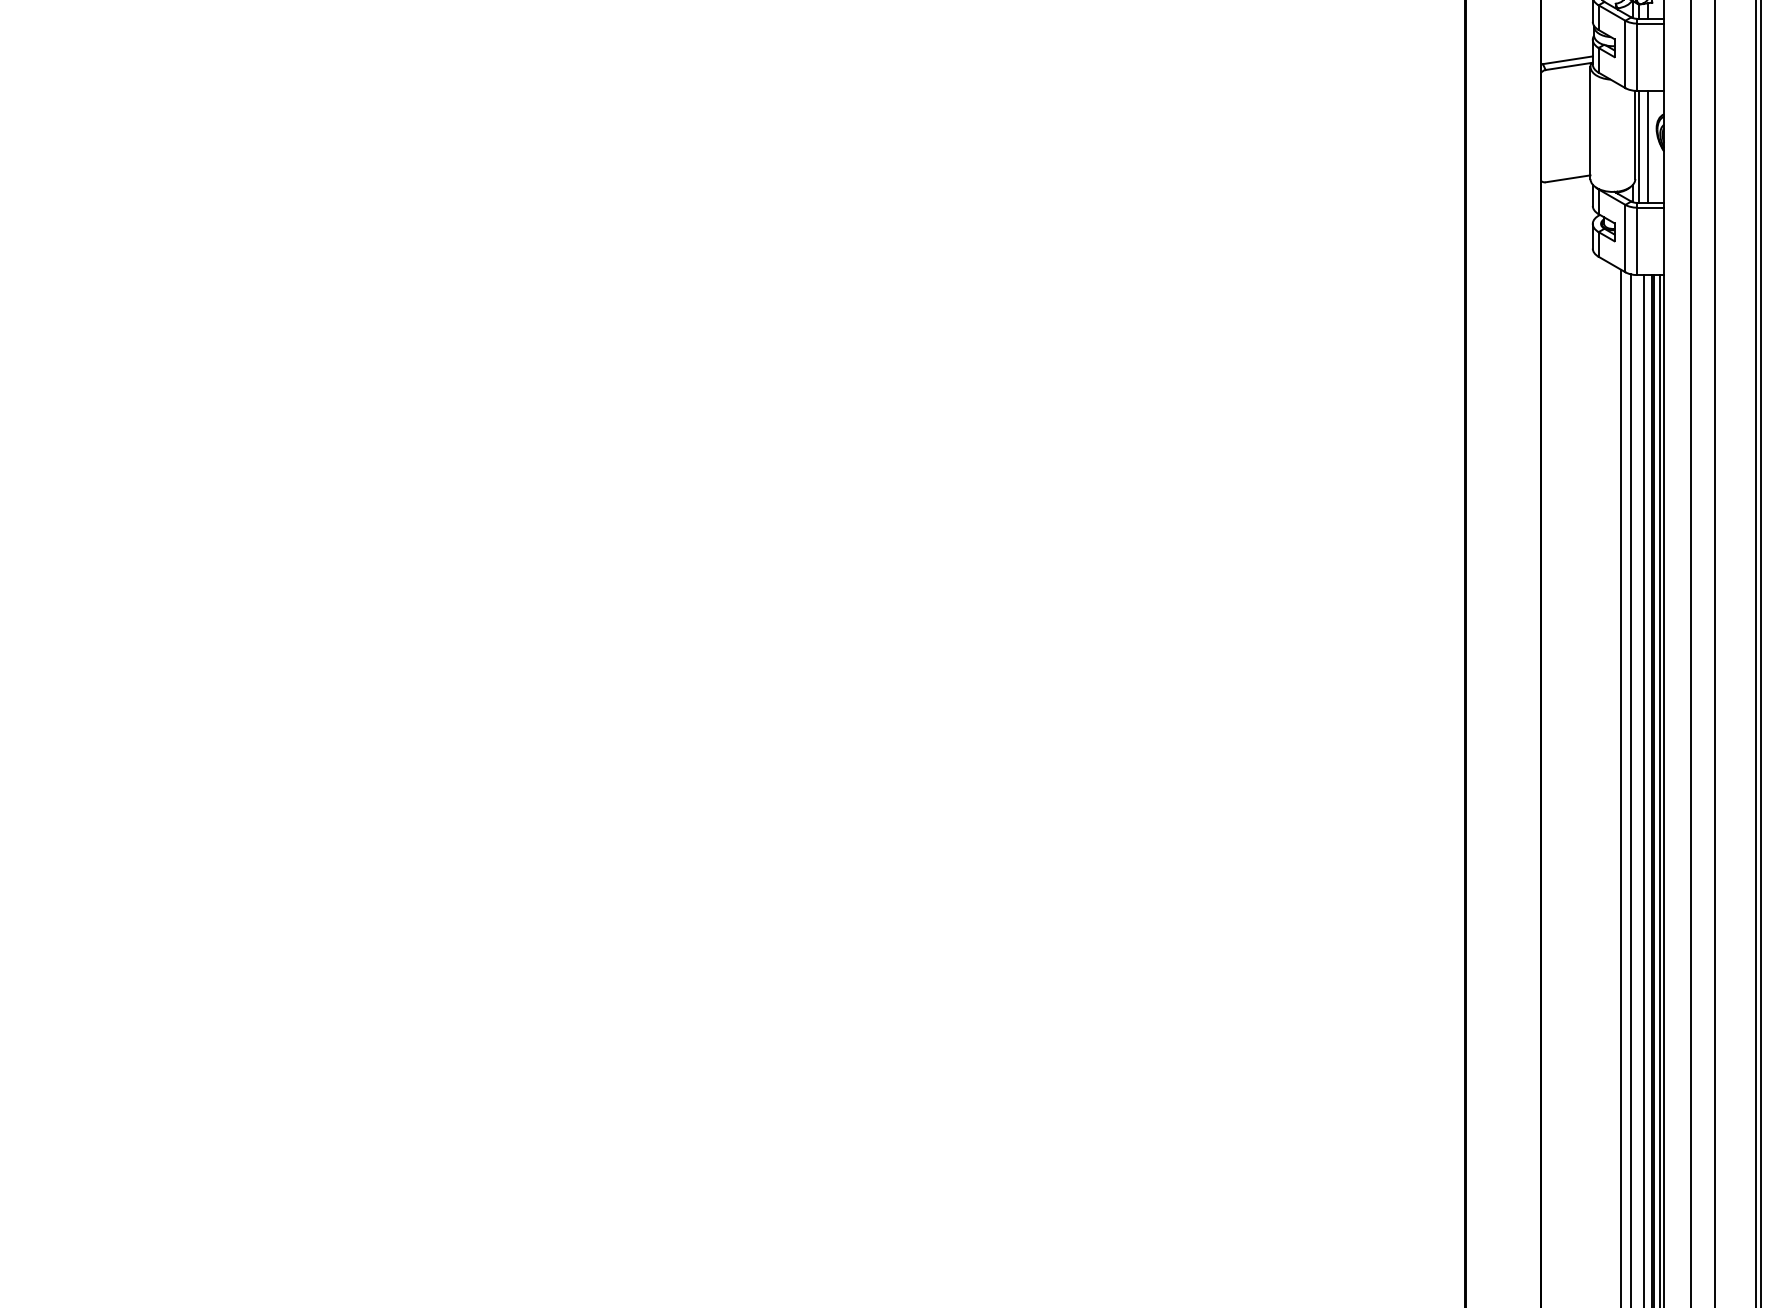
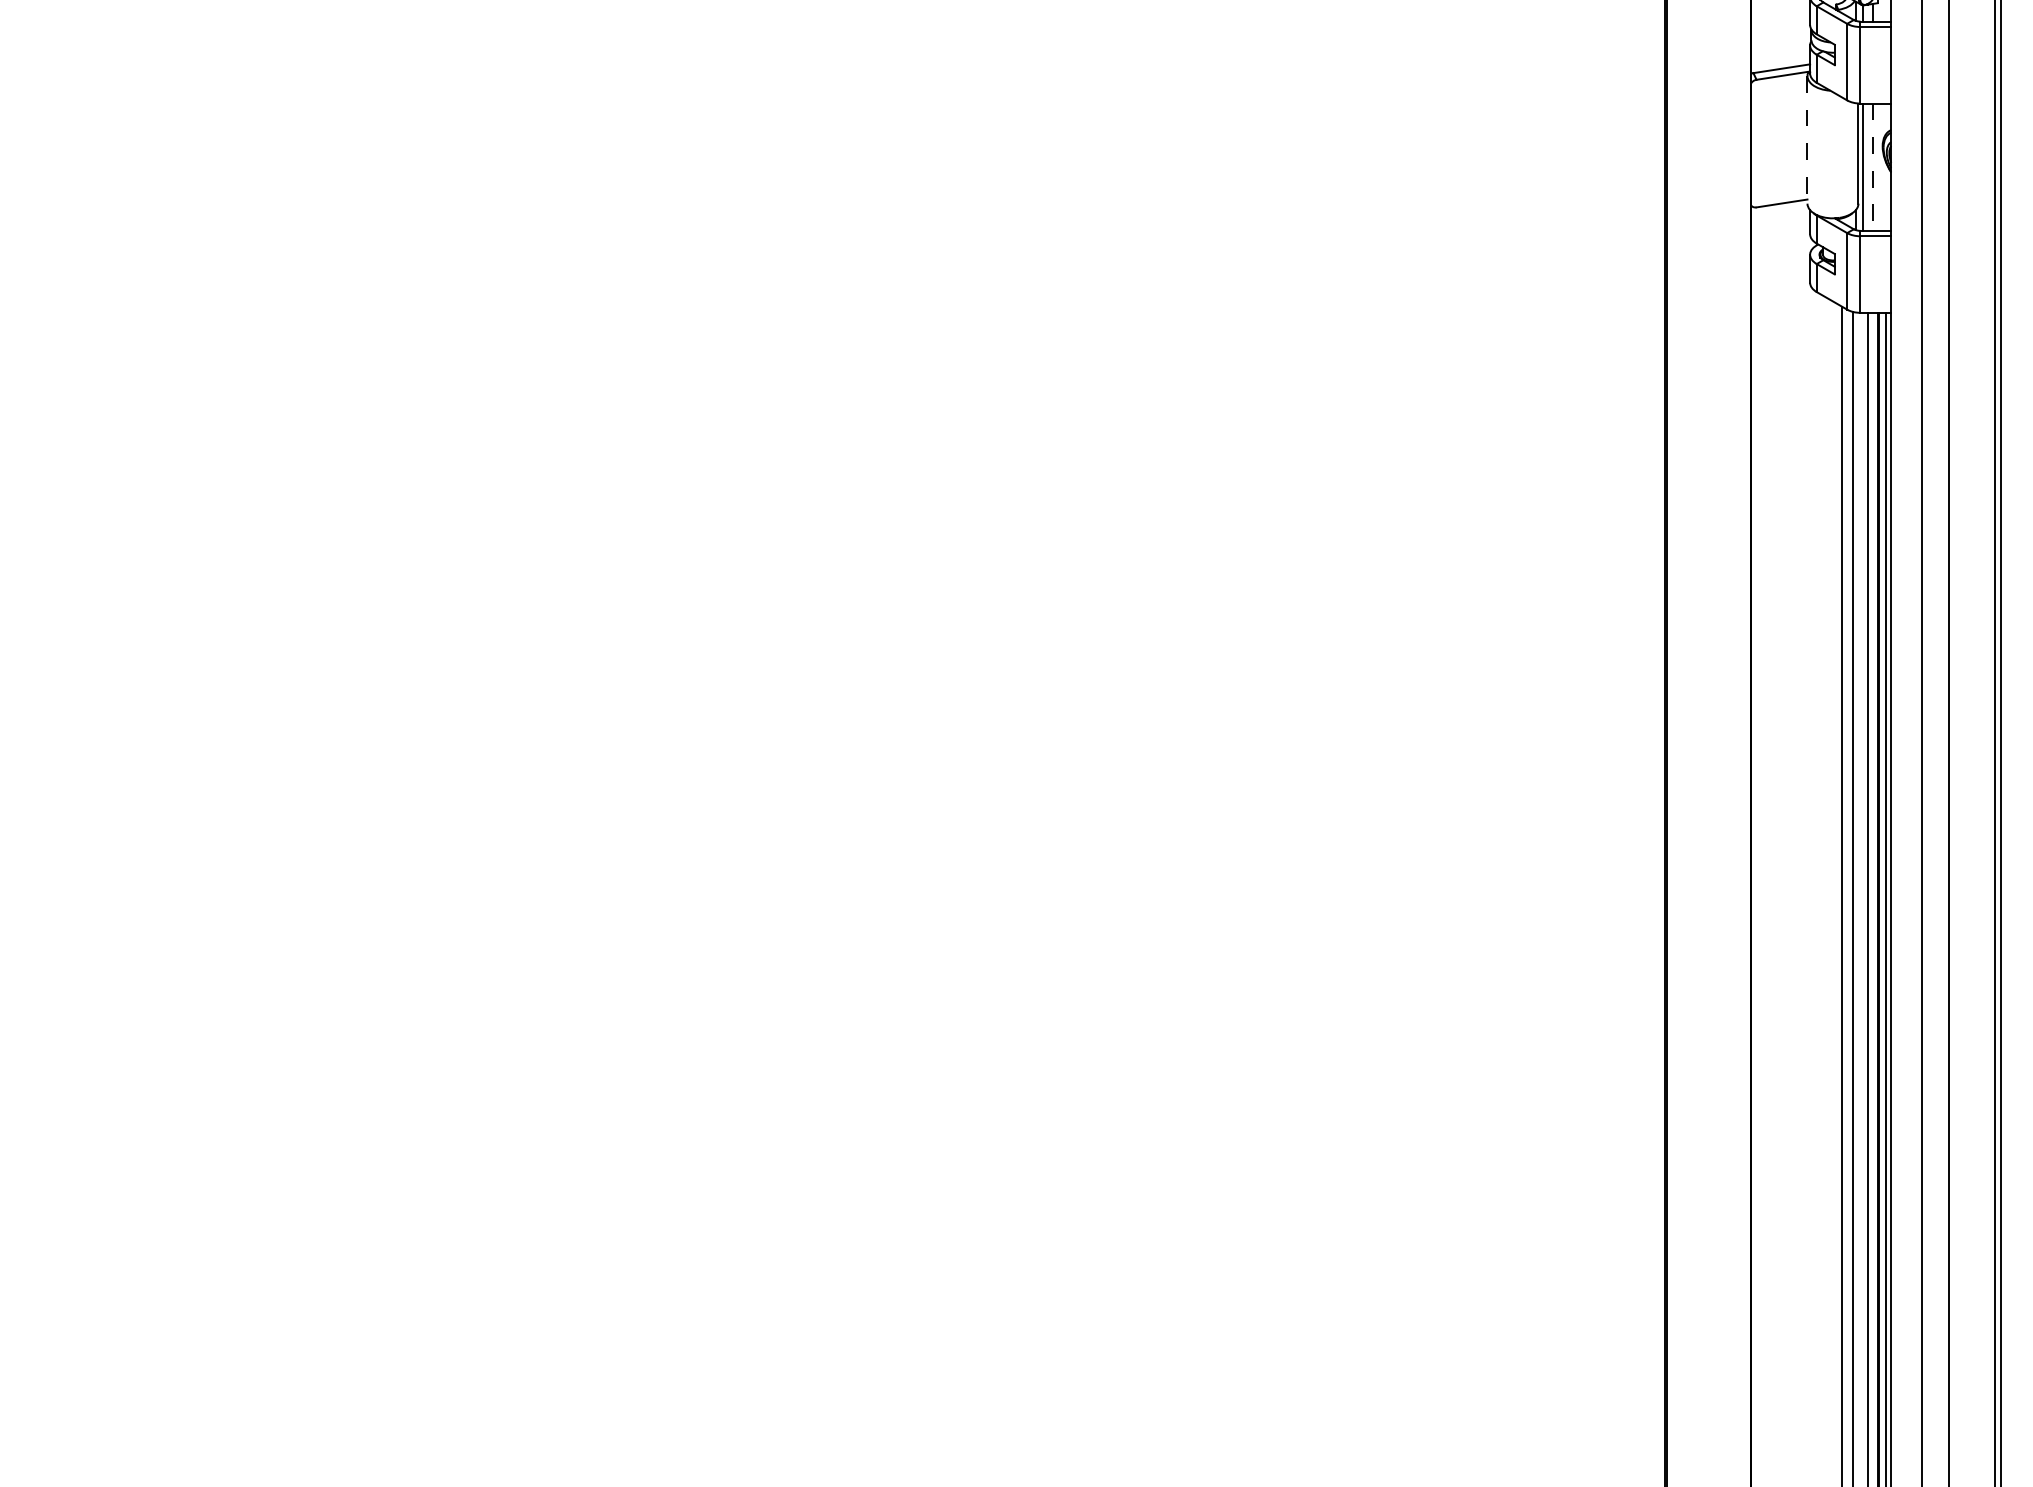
line: (1590, 122) -> (1807, 139), solid -> dashed
line: (1647, 147) -> (1872, 167), solid -> dashed

